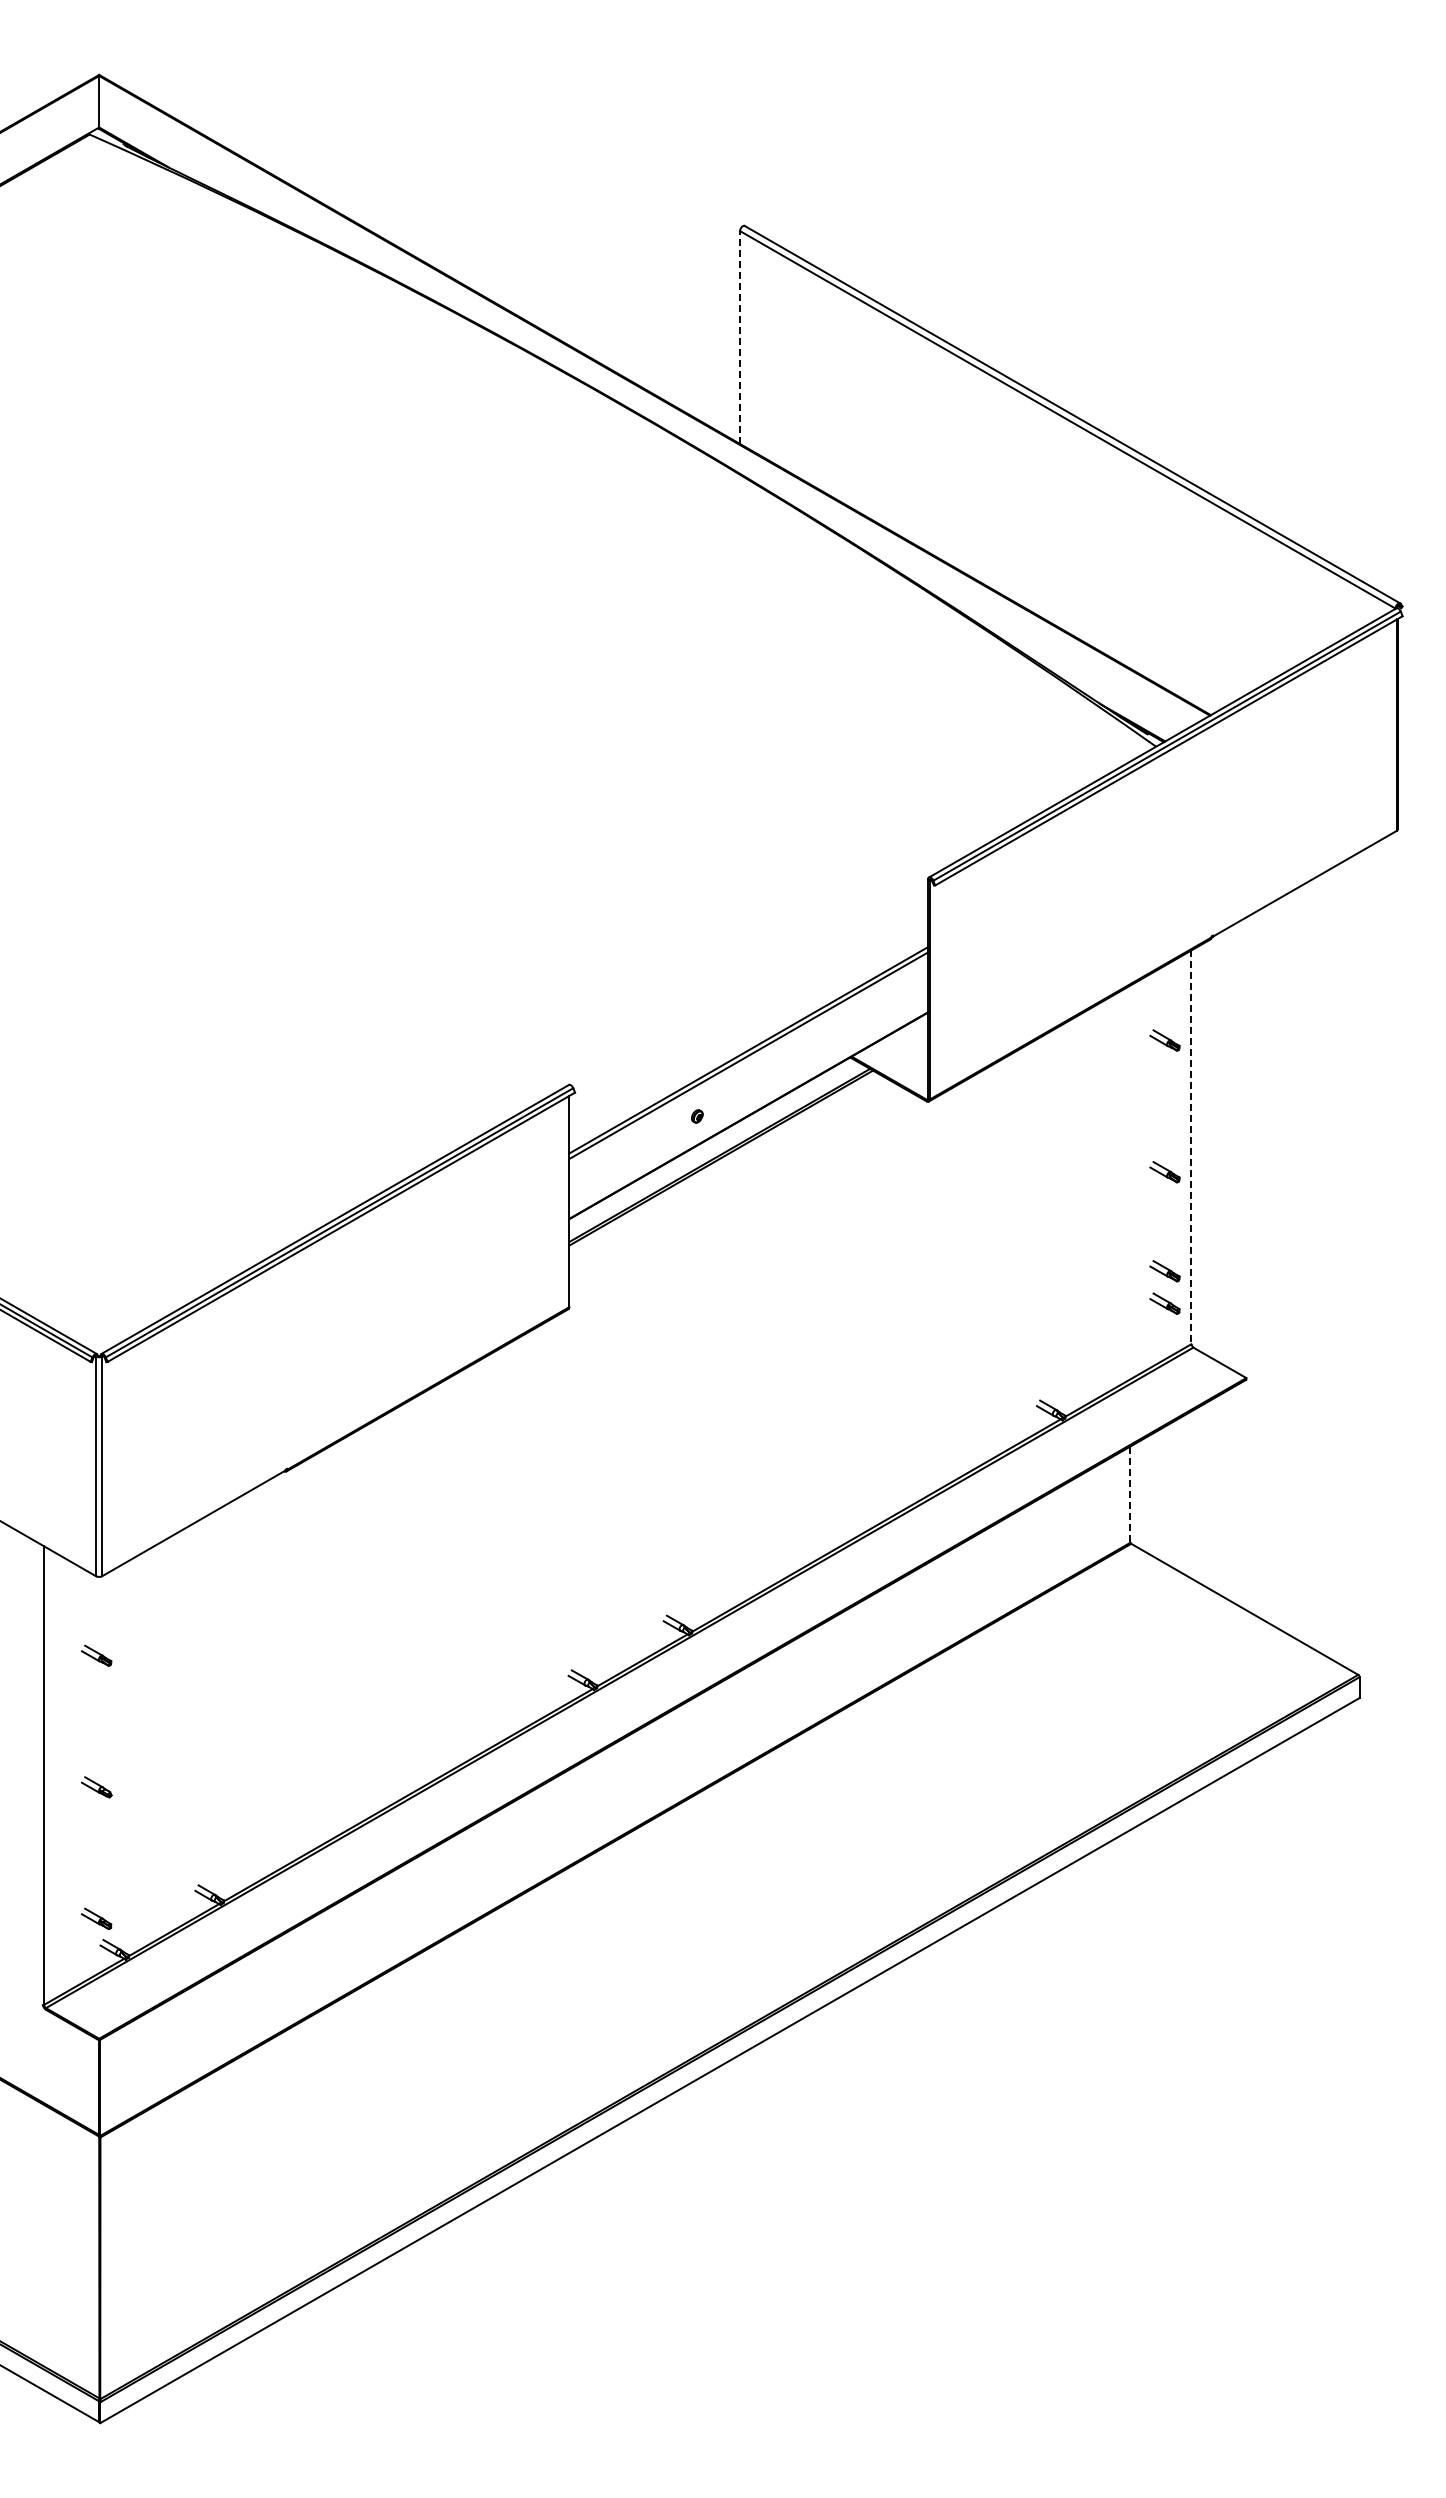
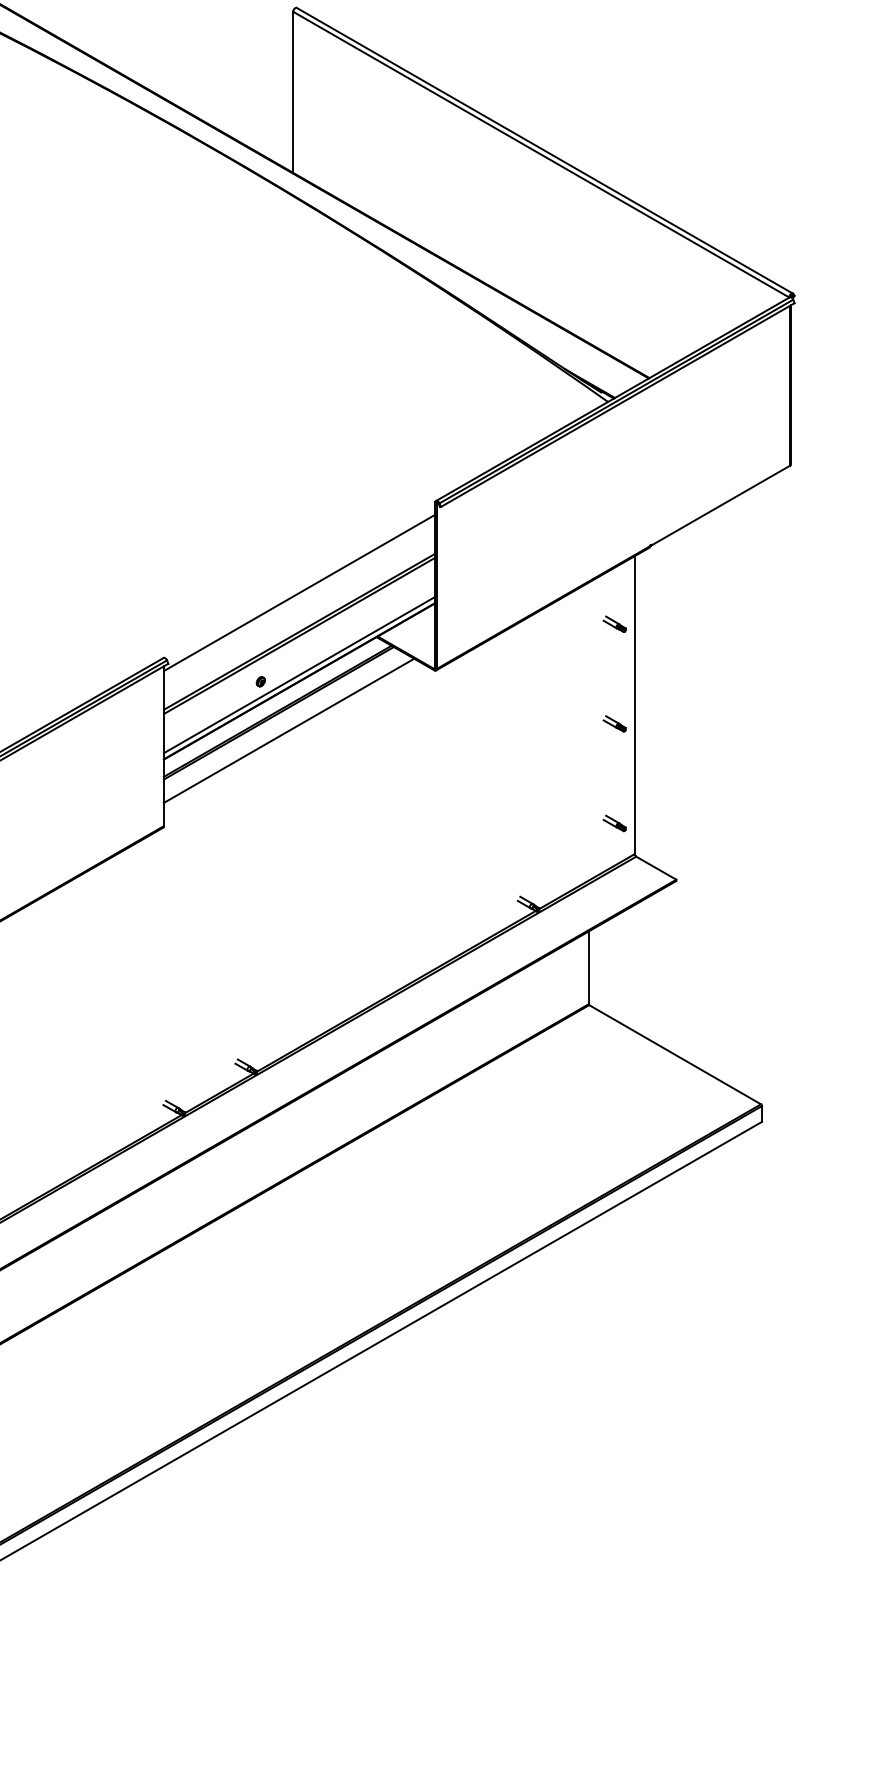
line: (740, 337) -> (293, 92), dashed -> solid
line: (748, 998) -> (299, 592), added
line: (748, 1107) -> (299, 674), added
line: (1191, 1147) -> (634, 705), dashed -> solid
line: (734, 1181) -> (289, 730), added
part: (1164, 1271) -> (614, 799), removed
line: (1130, 1495) -> (588, 968), dashed -> solid

